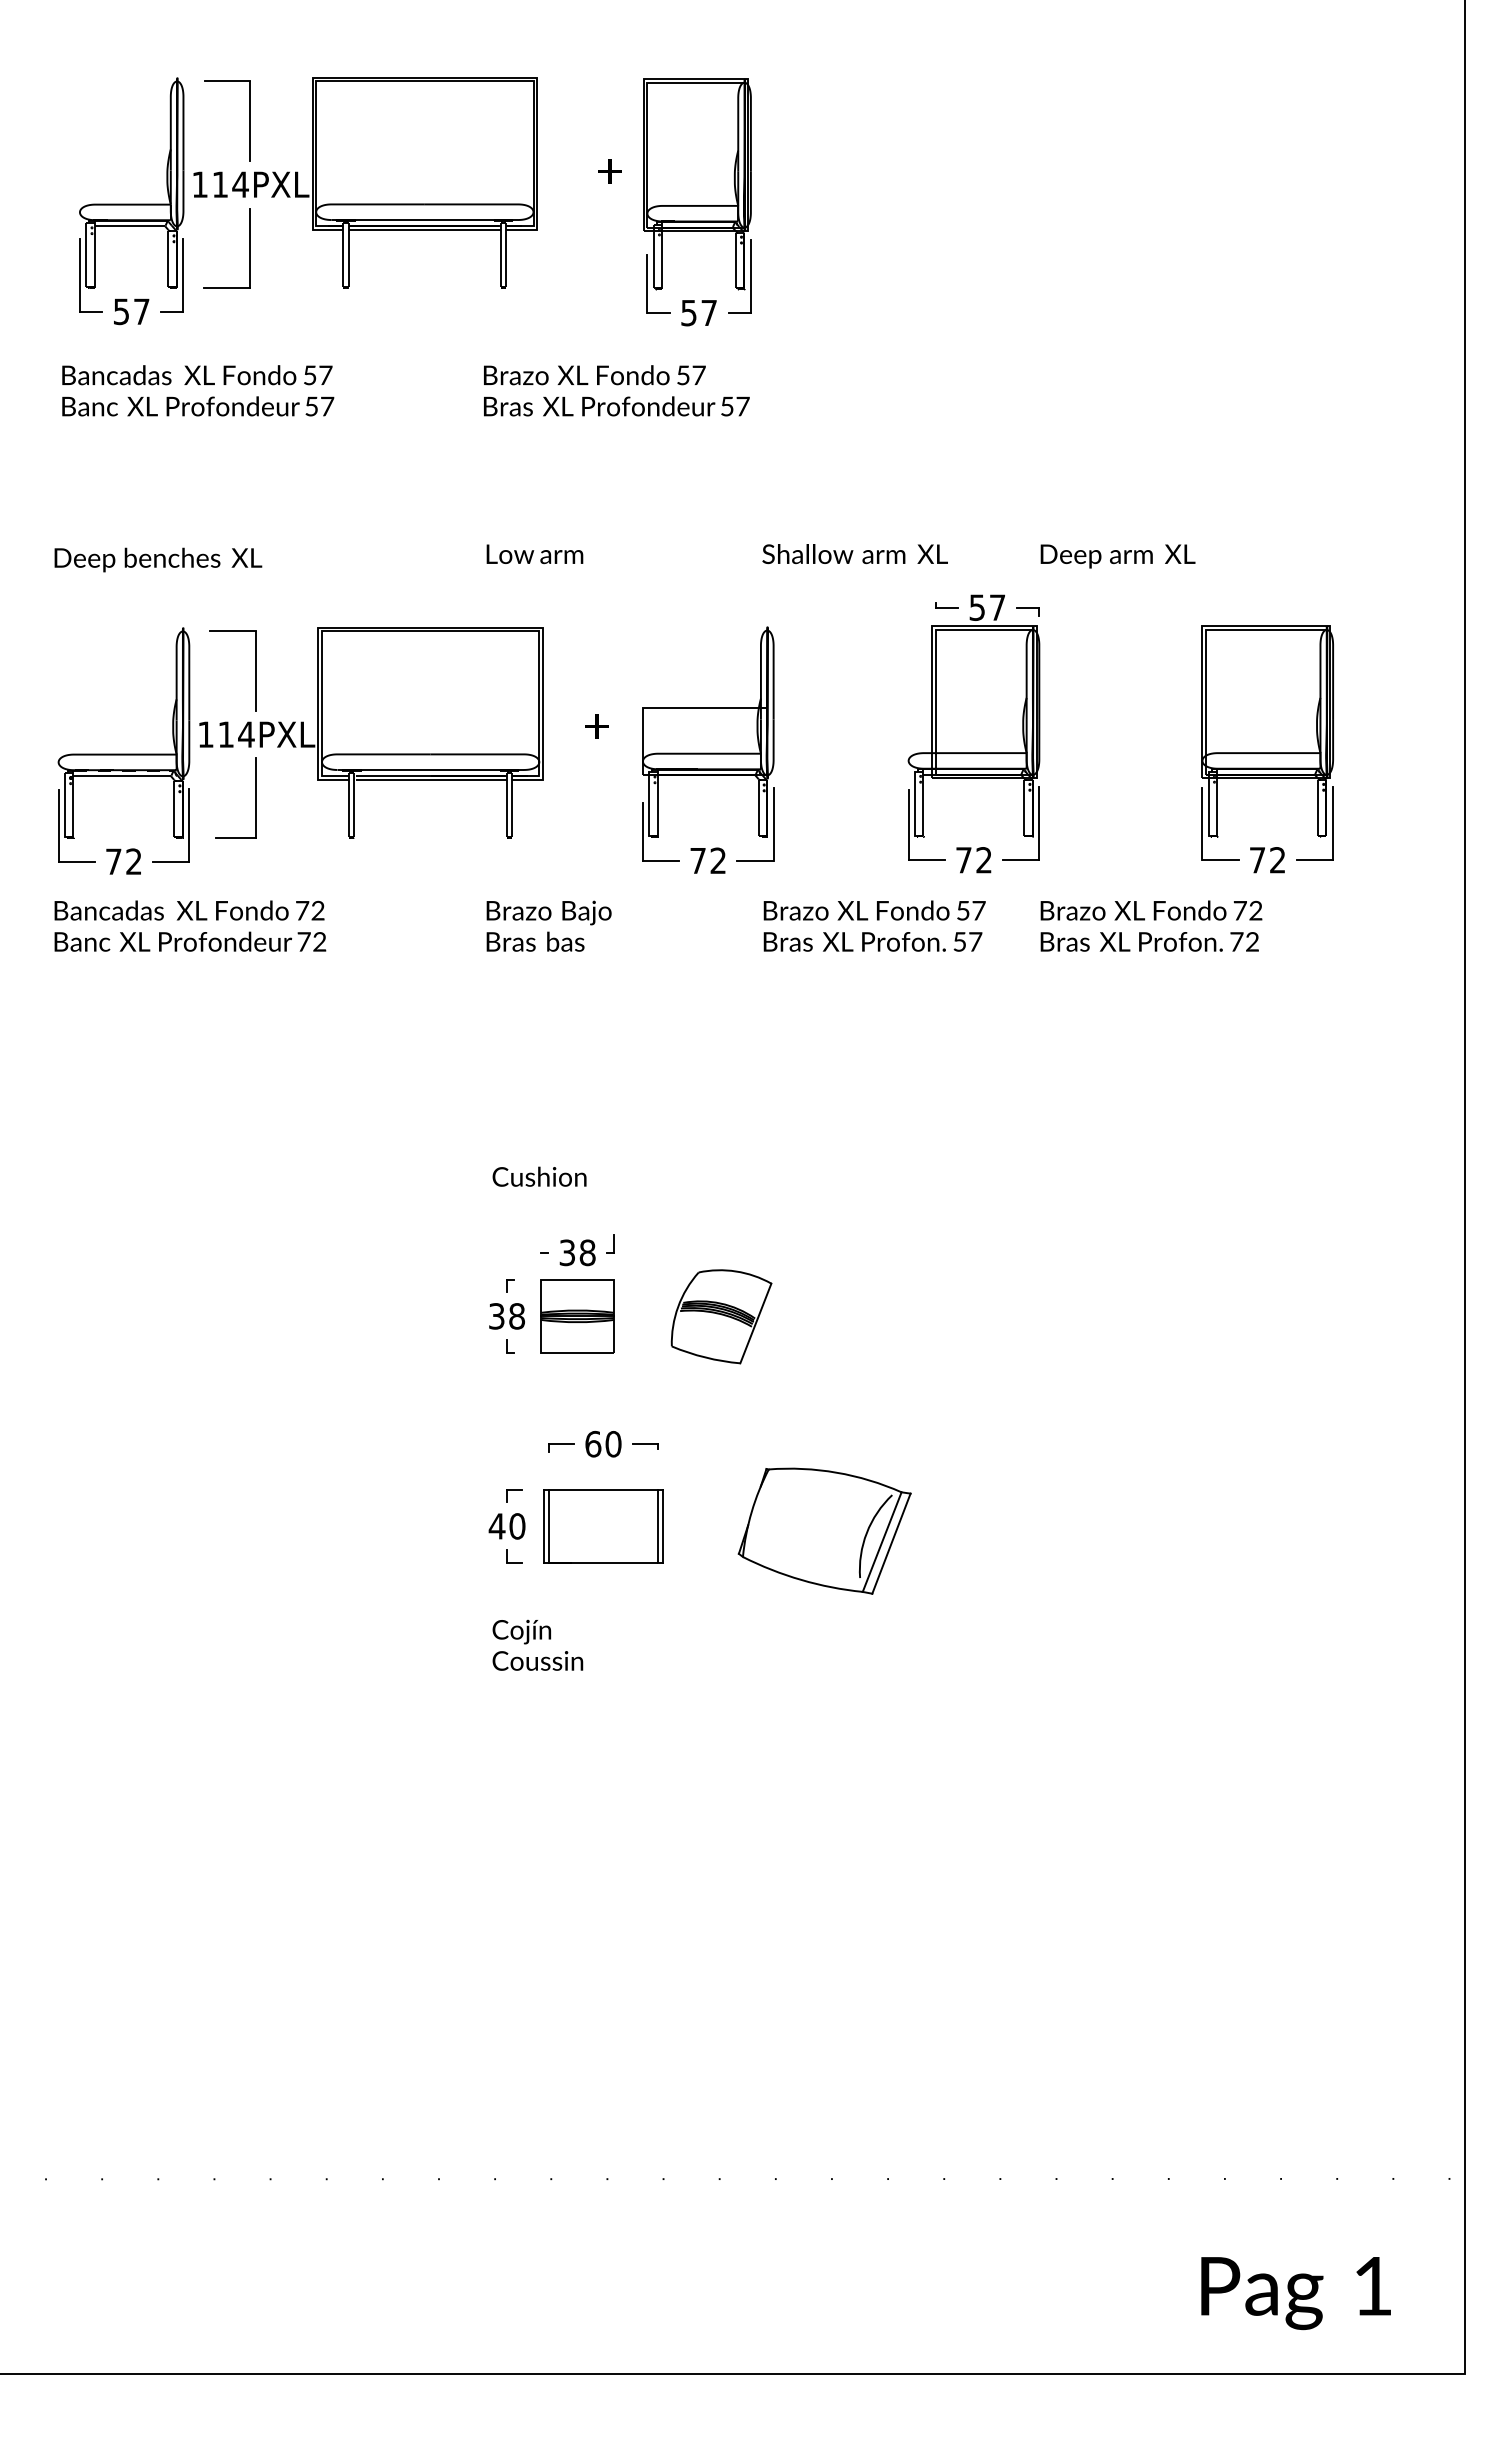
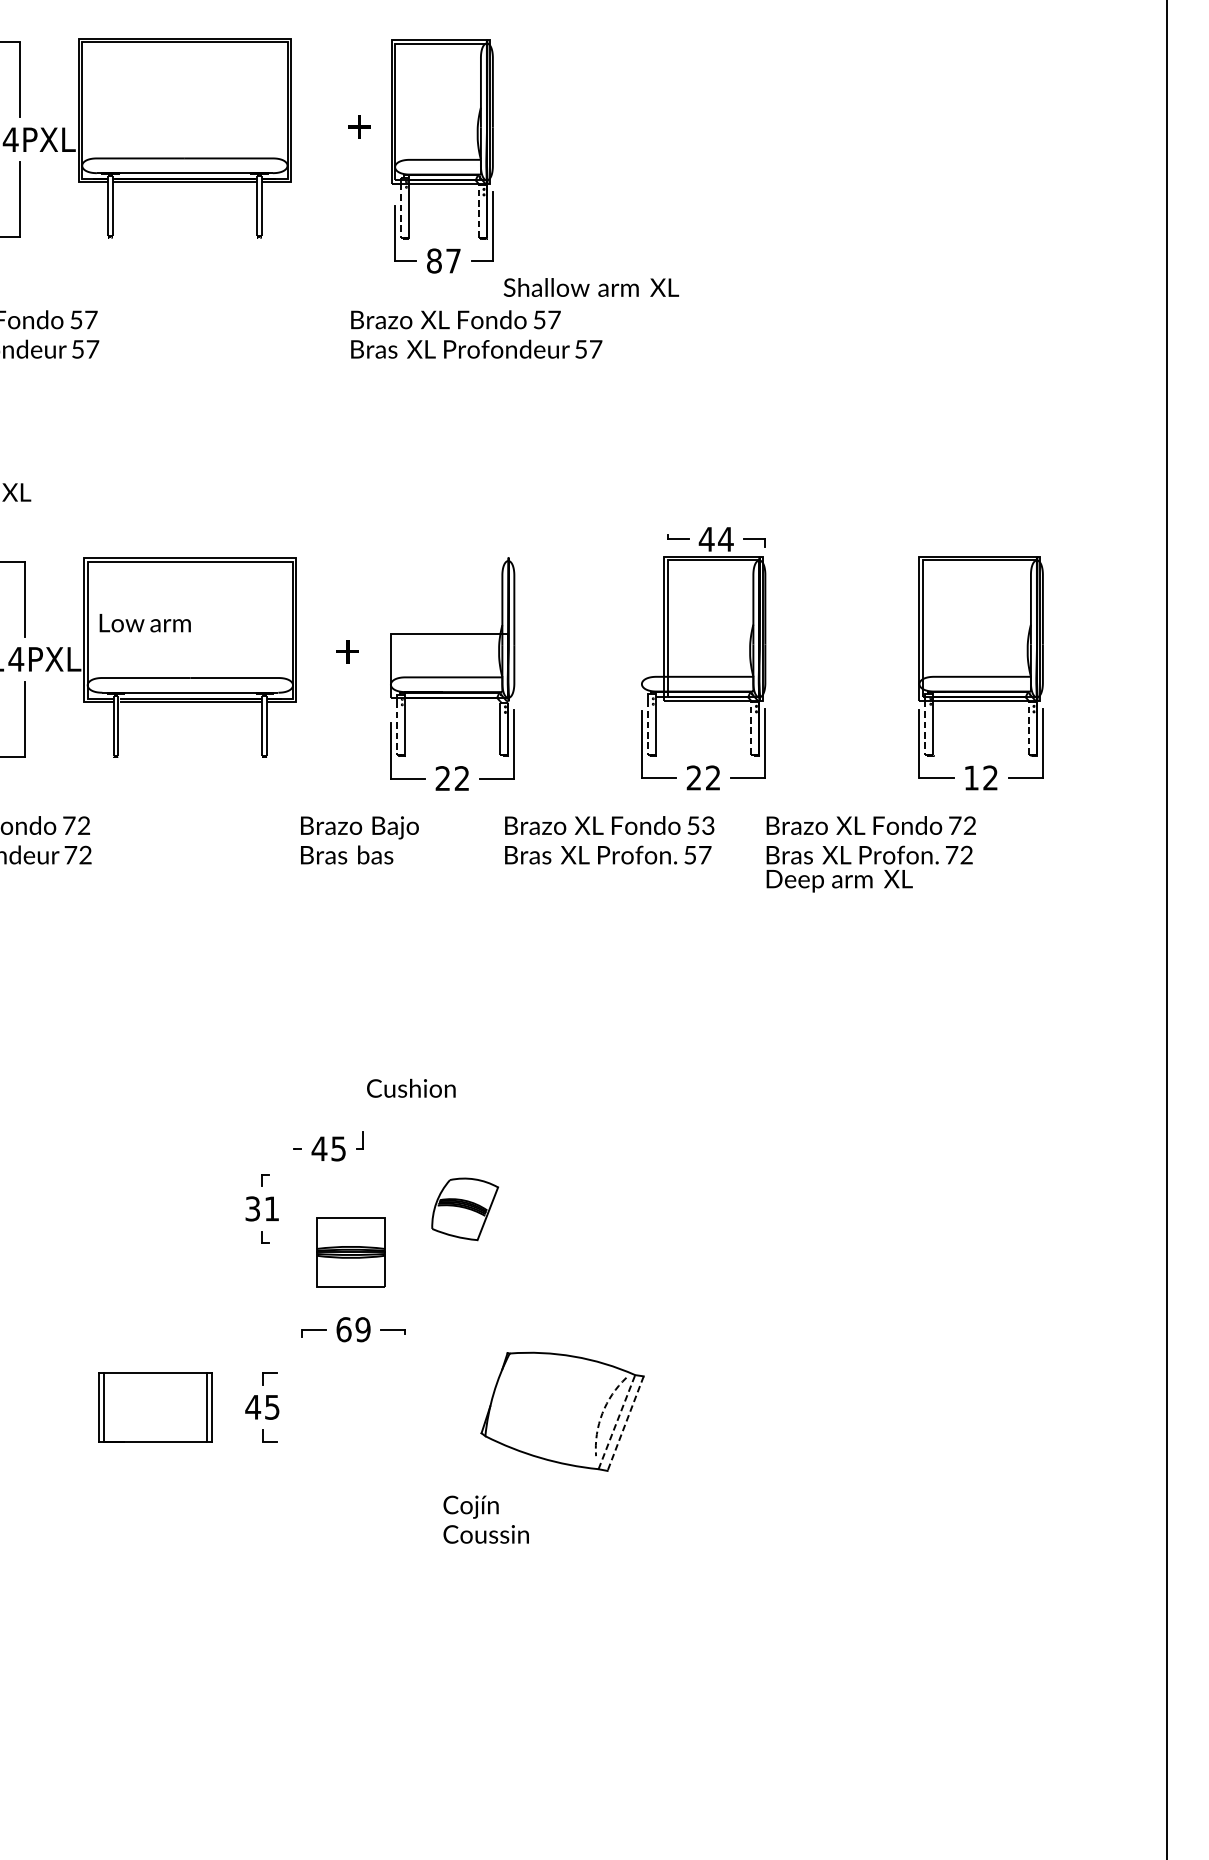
line: (653, 259) -> (400, 210), solid -> dashed
line: (735, 260) -> (478, 211), solid -> dashed
text: (688, 312) -> (433, 260), 57 -> 87
text: (616, 390) -> (476, 334), moved
text: (534, 554) -> (144, 623), moved
text: (854, 554) -> (590, 287), moved
text: (1117, 556) -> (839, 881), moved
text: (986, 607) -> (715, 539), 57 -> 44
line: (1024, 807) -> (751, 728), solid -> dashed
line: (1318, 807) -> (1029, 728), solid -> dashed
line: (914, 811) -> (647, 731), solid -> dashed
line: (1208, 811) -> (925, 731), solid -> dashed
line: (649, 812) -> (397, 732), solid -> dashed
text: (697, 860) -> (442, 778), 72 -> 22
text: (963, 860) -> (693, 778), 72 -> 22
text: (1257, 860) -> (971, 778), 72 -> 12
text: (978, 910) -> (707, 825), 57 -> 53
text: (548, 925) -> (359, 839), moved
text: (539, 1176) -> (411, 1088), moved
text: (577, 1252) -> (329, 1148), 38 -> 45
text: (516, 1316) -> (271, 1209), 38 -> 31
part: (577, 1316) -> (350, 1252), moved
part: (721, 1316) -> (465, 1209), size x0.7
text: (613, 1444) -> (363, 1329), 60 -> 69
text: (517, 1526) -> (272, 1407), 40 -> 45
part: (603, 1526) -> (155, 1407), moved
arc: (866, 1532) -> (602, 1413), solid -> dashed
line: (882, 1541) -> (617, 1421), solid -> dashed
line: (891, 1543) -> (625, 1423), solid -> dashed
text: (537, 1644) -> (485, 1518), moved

